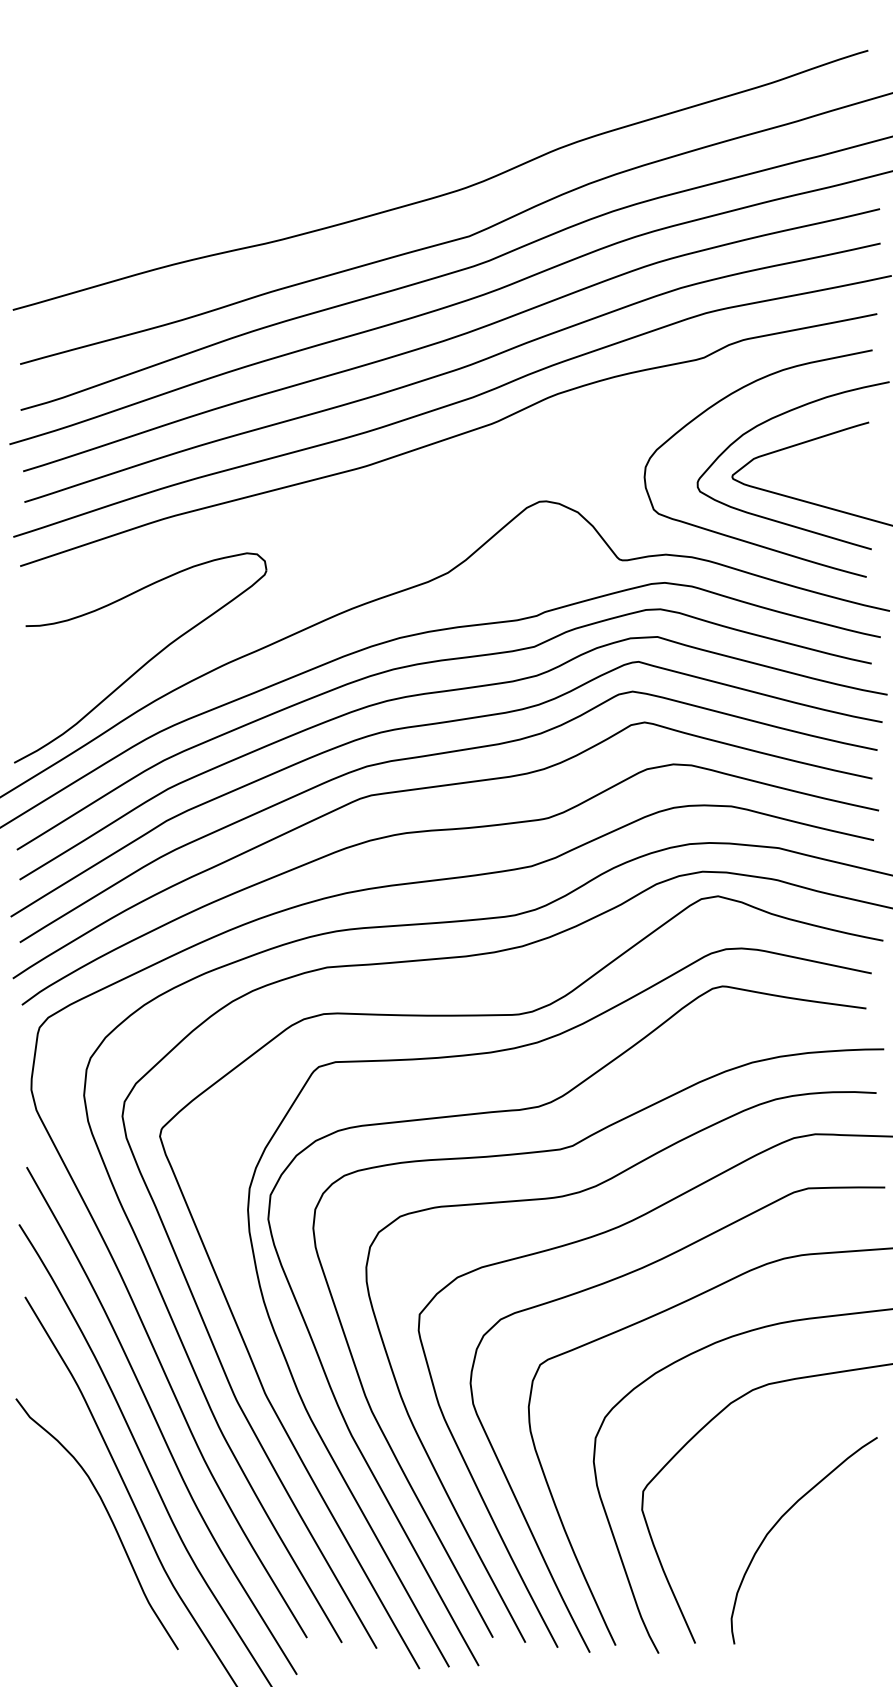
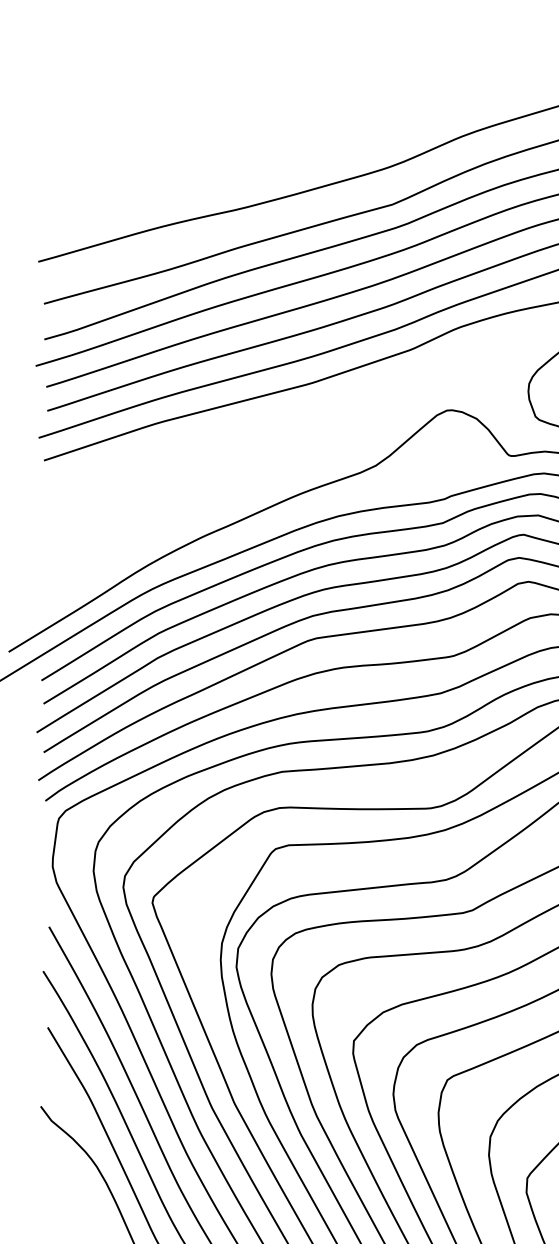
part: (145, 662) -> (141, 535), removed

